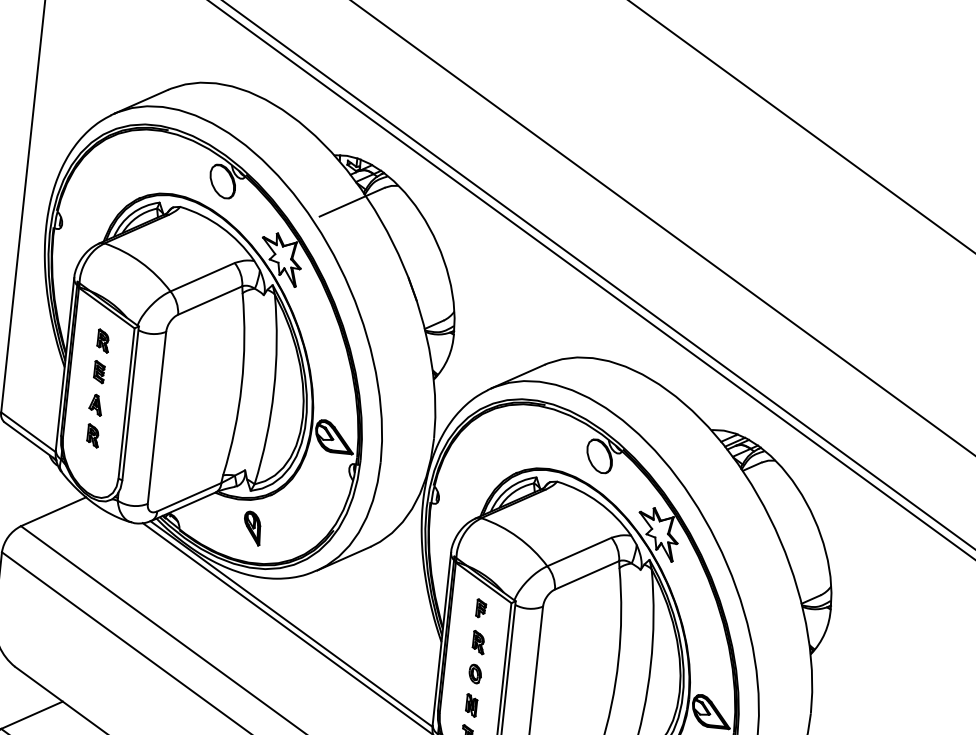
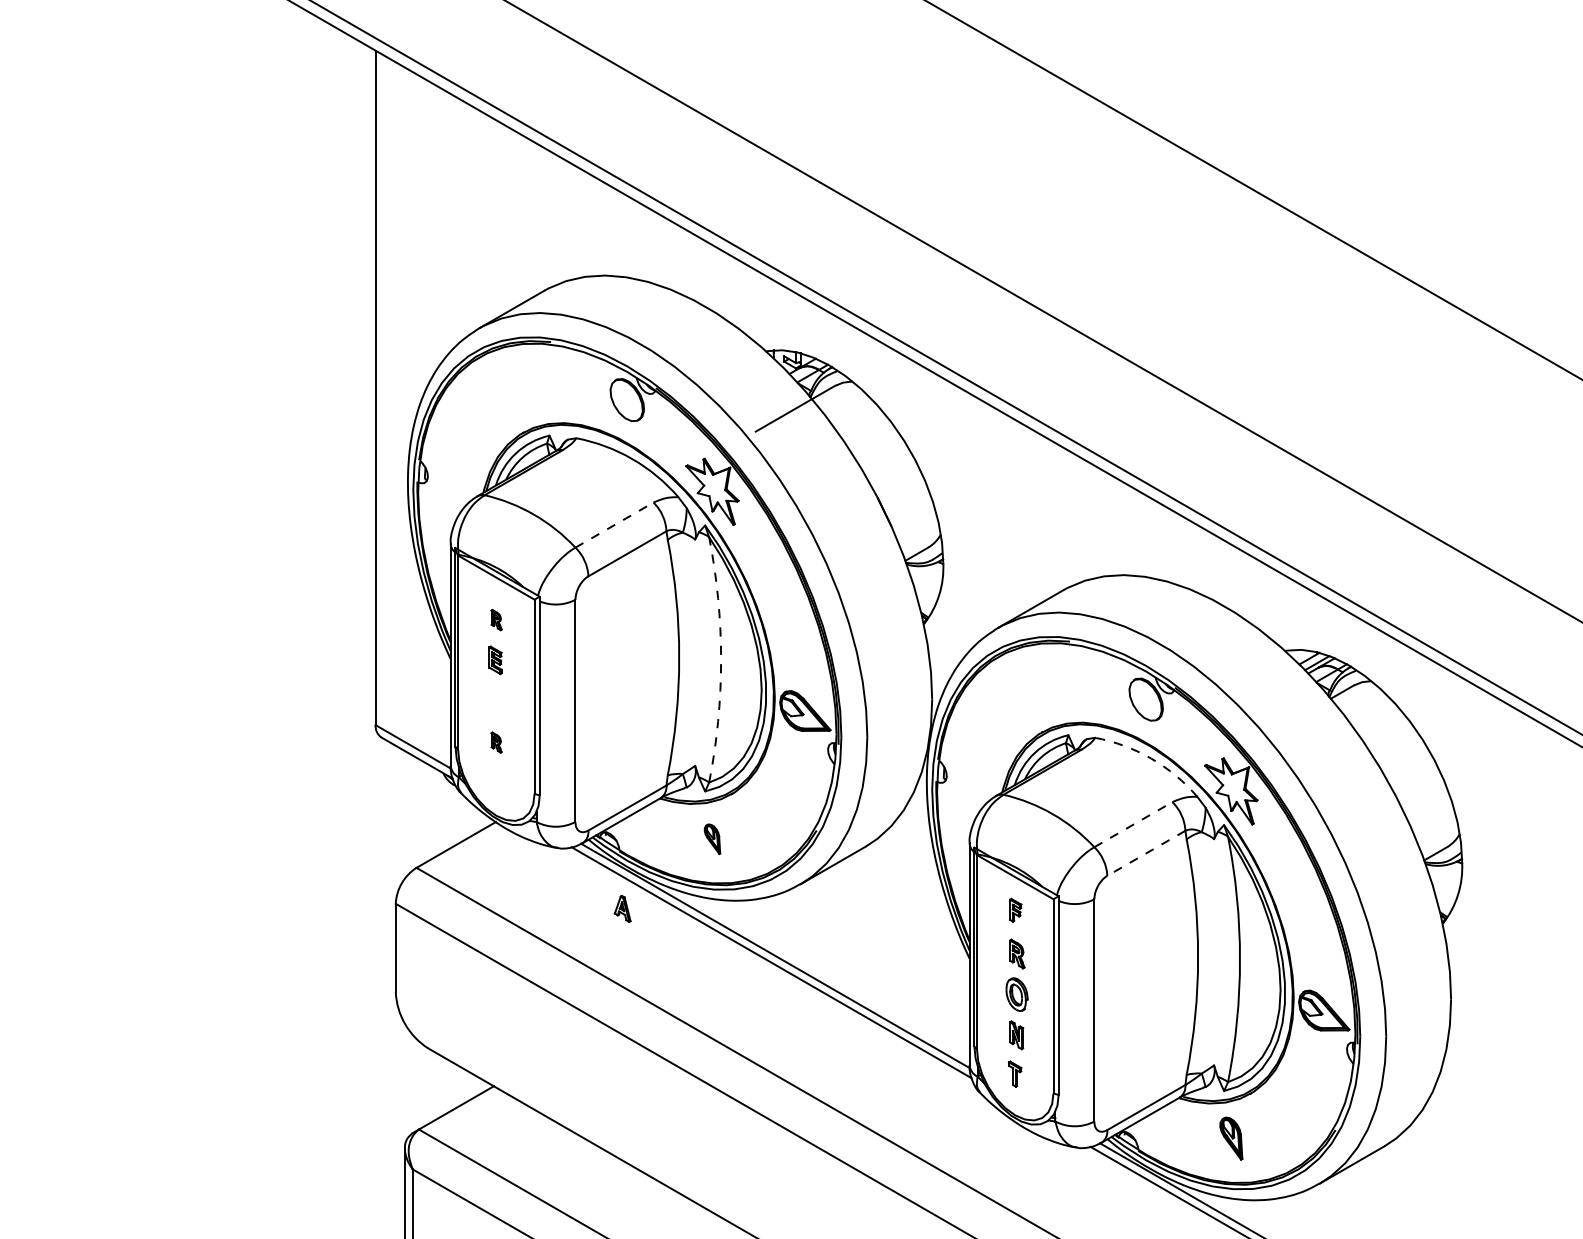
line: (202, 276) -> (614, 524), solid -> dashed
part: (103, 340) -> (496, 619), size x0.7
arc: (274, 390) -> (721, 659), solid -> dashed
part: (95, 404) -> (622, 908), moved
part: (93, 435) -> (496, 742), size x0.7
arc: (598, 502) -> (1151, 758), solid -> dashed
part: (252, 528) -> (712, 839), size x0.7
line: (579, 551) -> (1133, 824), solid -> dashed
line: (586, 575) -> (1145, 853), solid -> dashed
part: (474, 673) -> (1016, 994), size x1.4

